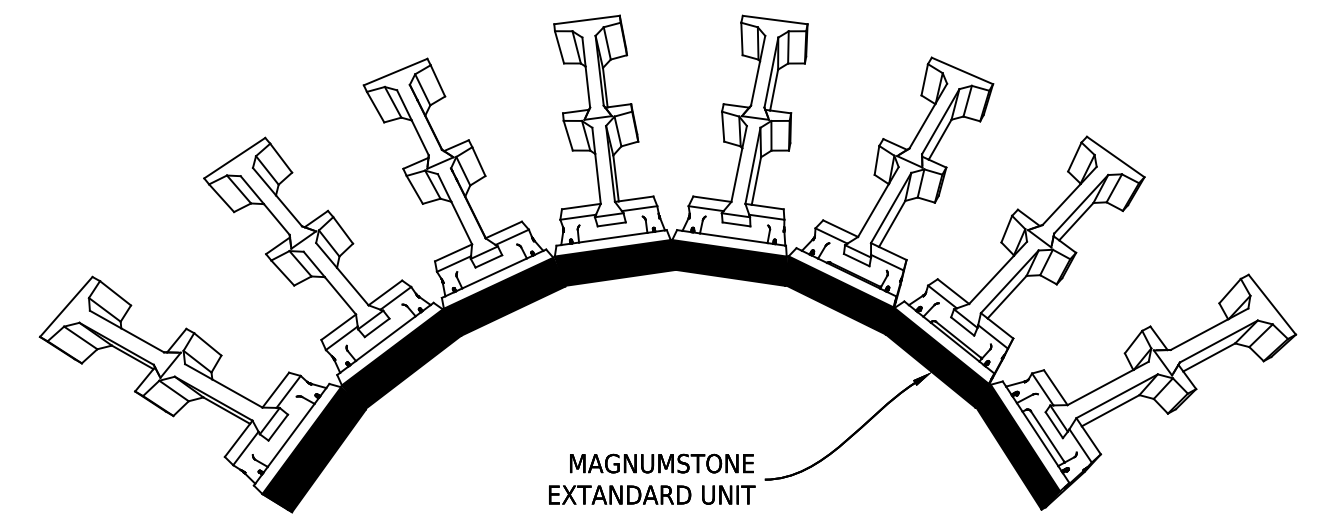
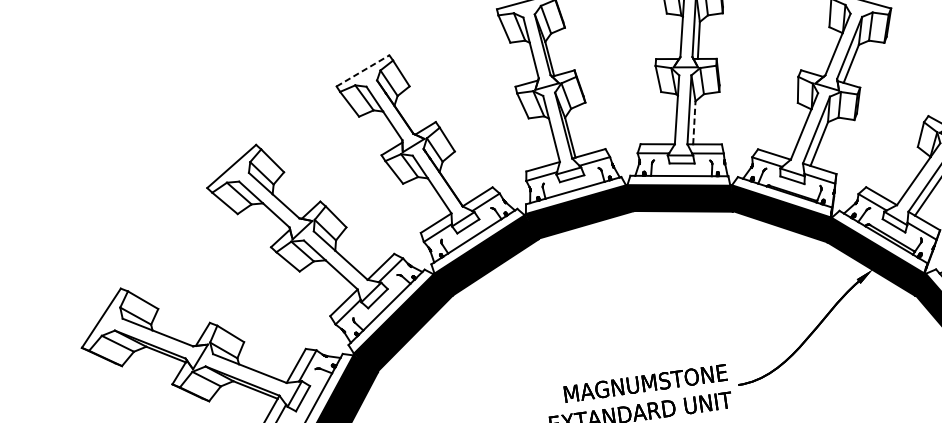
line: (396, 71) -> (363, 70), solid -> dashed
line: (756, 180) -> (694, 122), solid -> dashed

